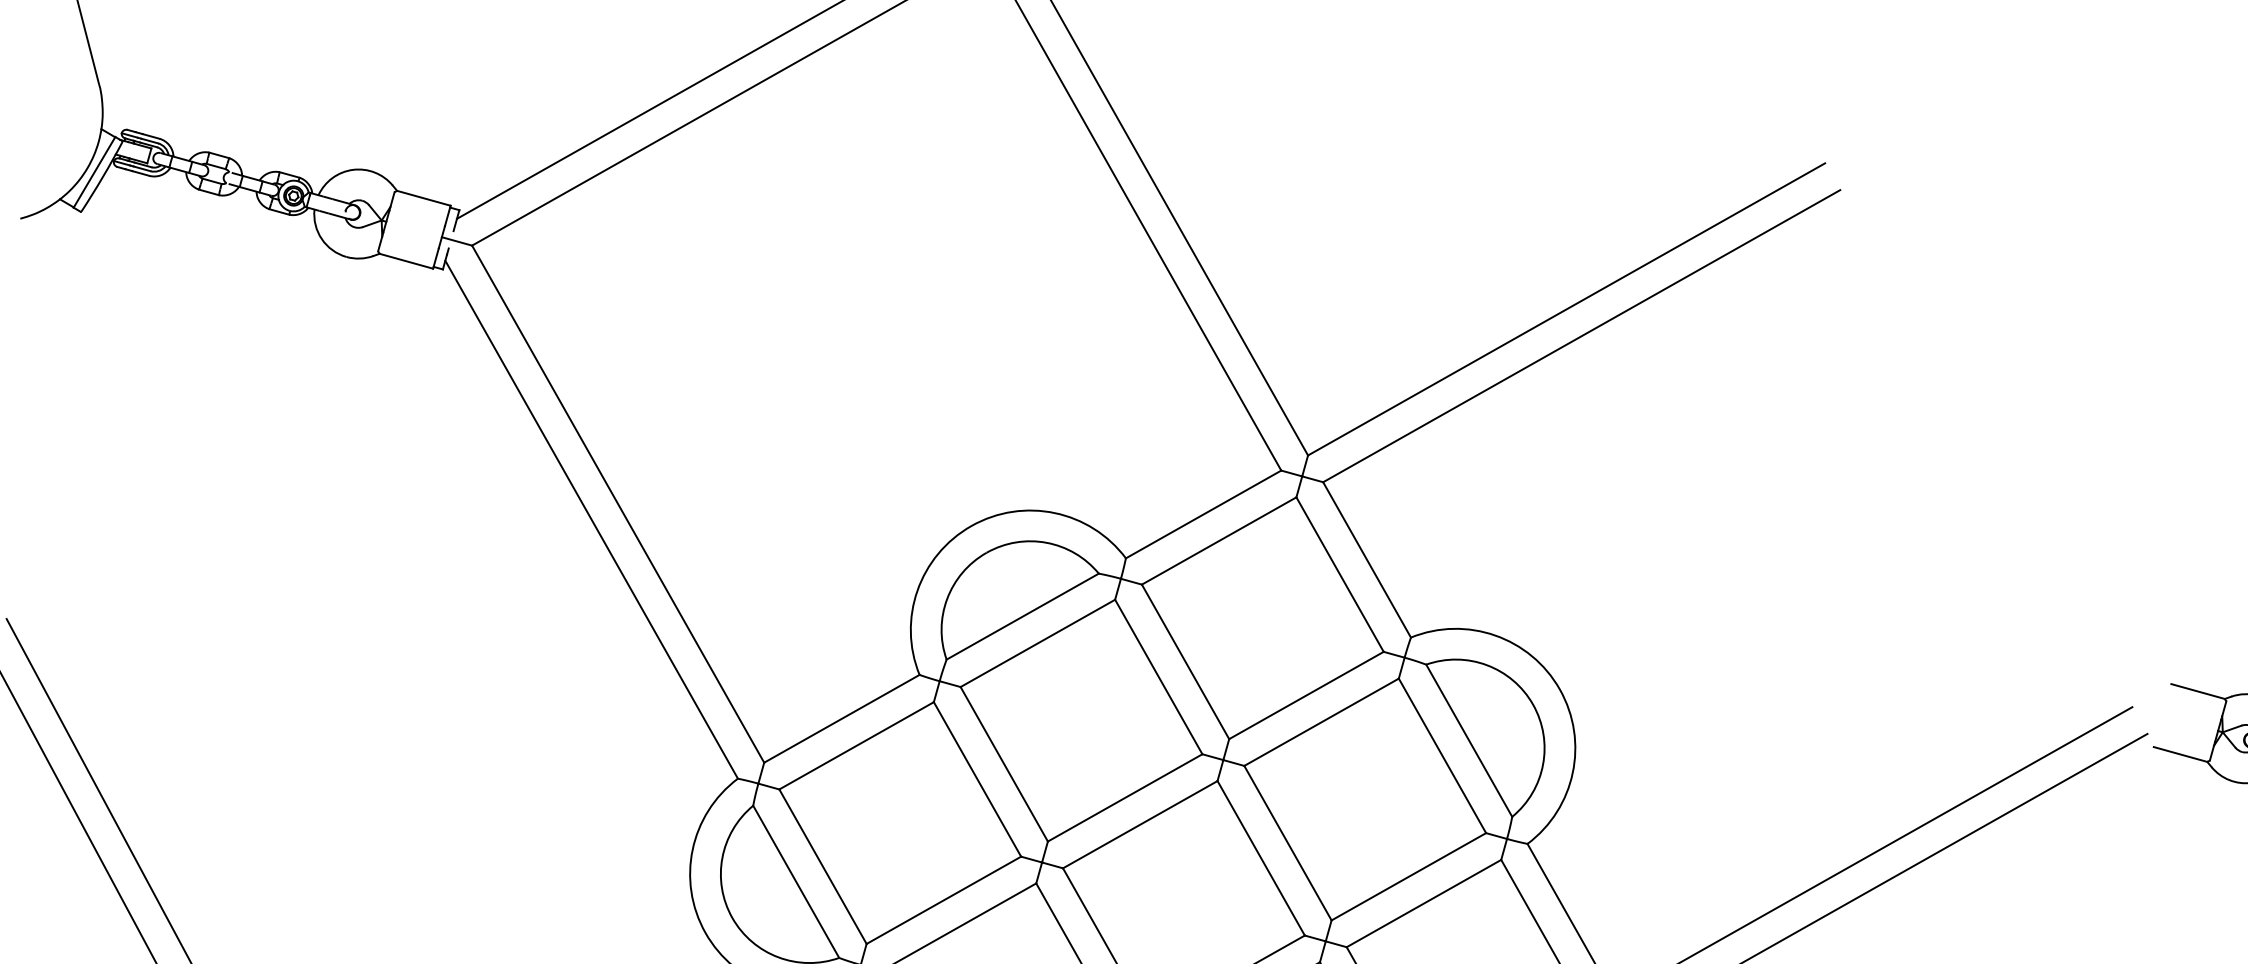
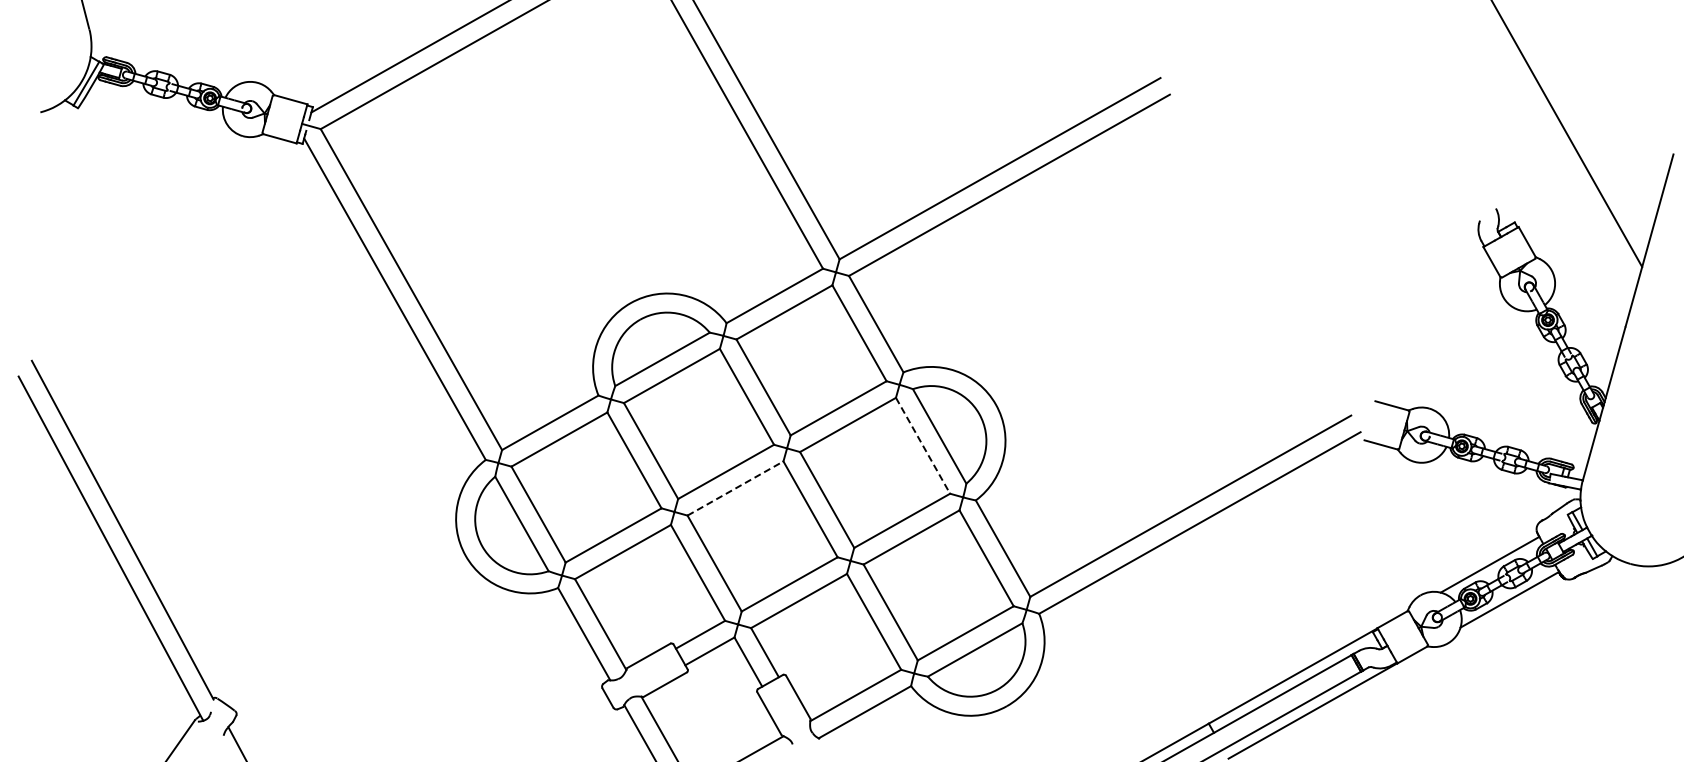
line: (1443, 756) -> (923, 446), solid -> dashed
line: (1140, 824) -> (735, 488), solid -> dashed

